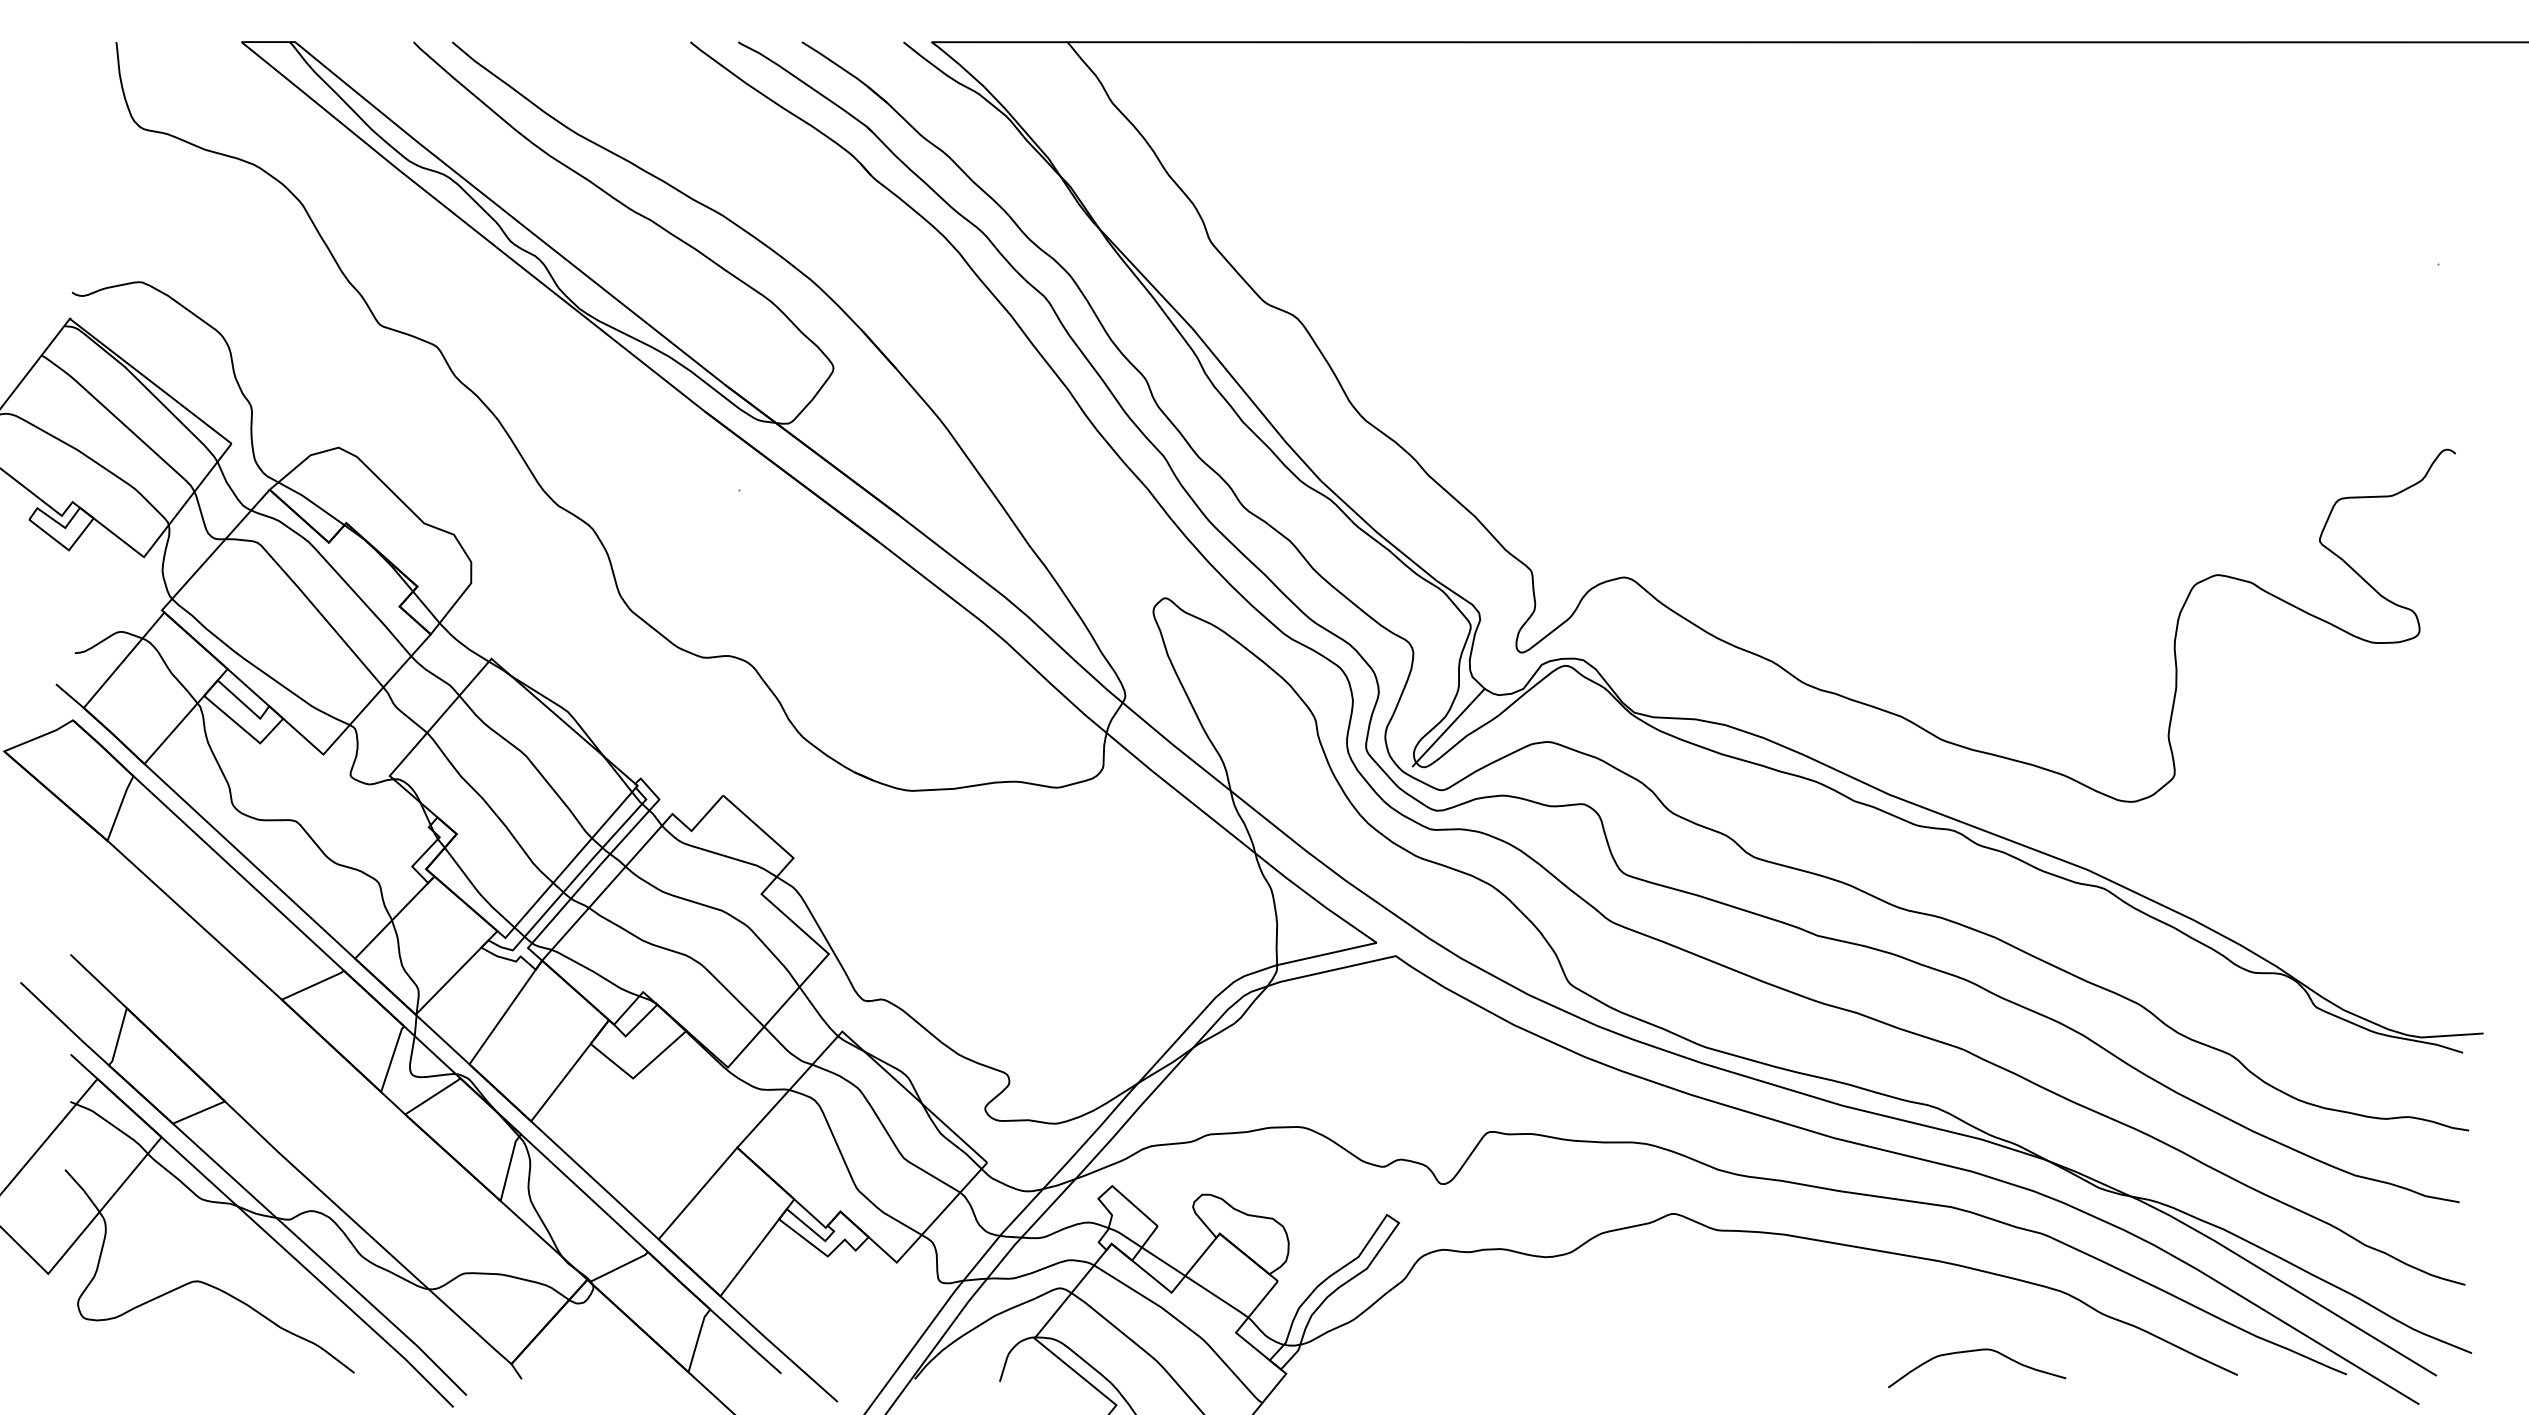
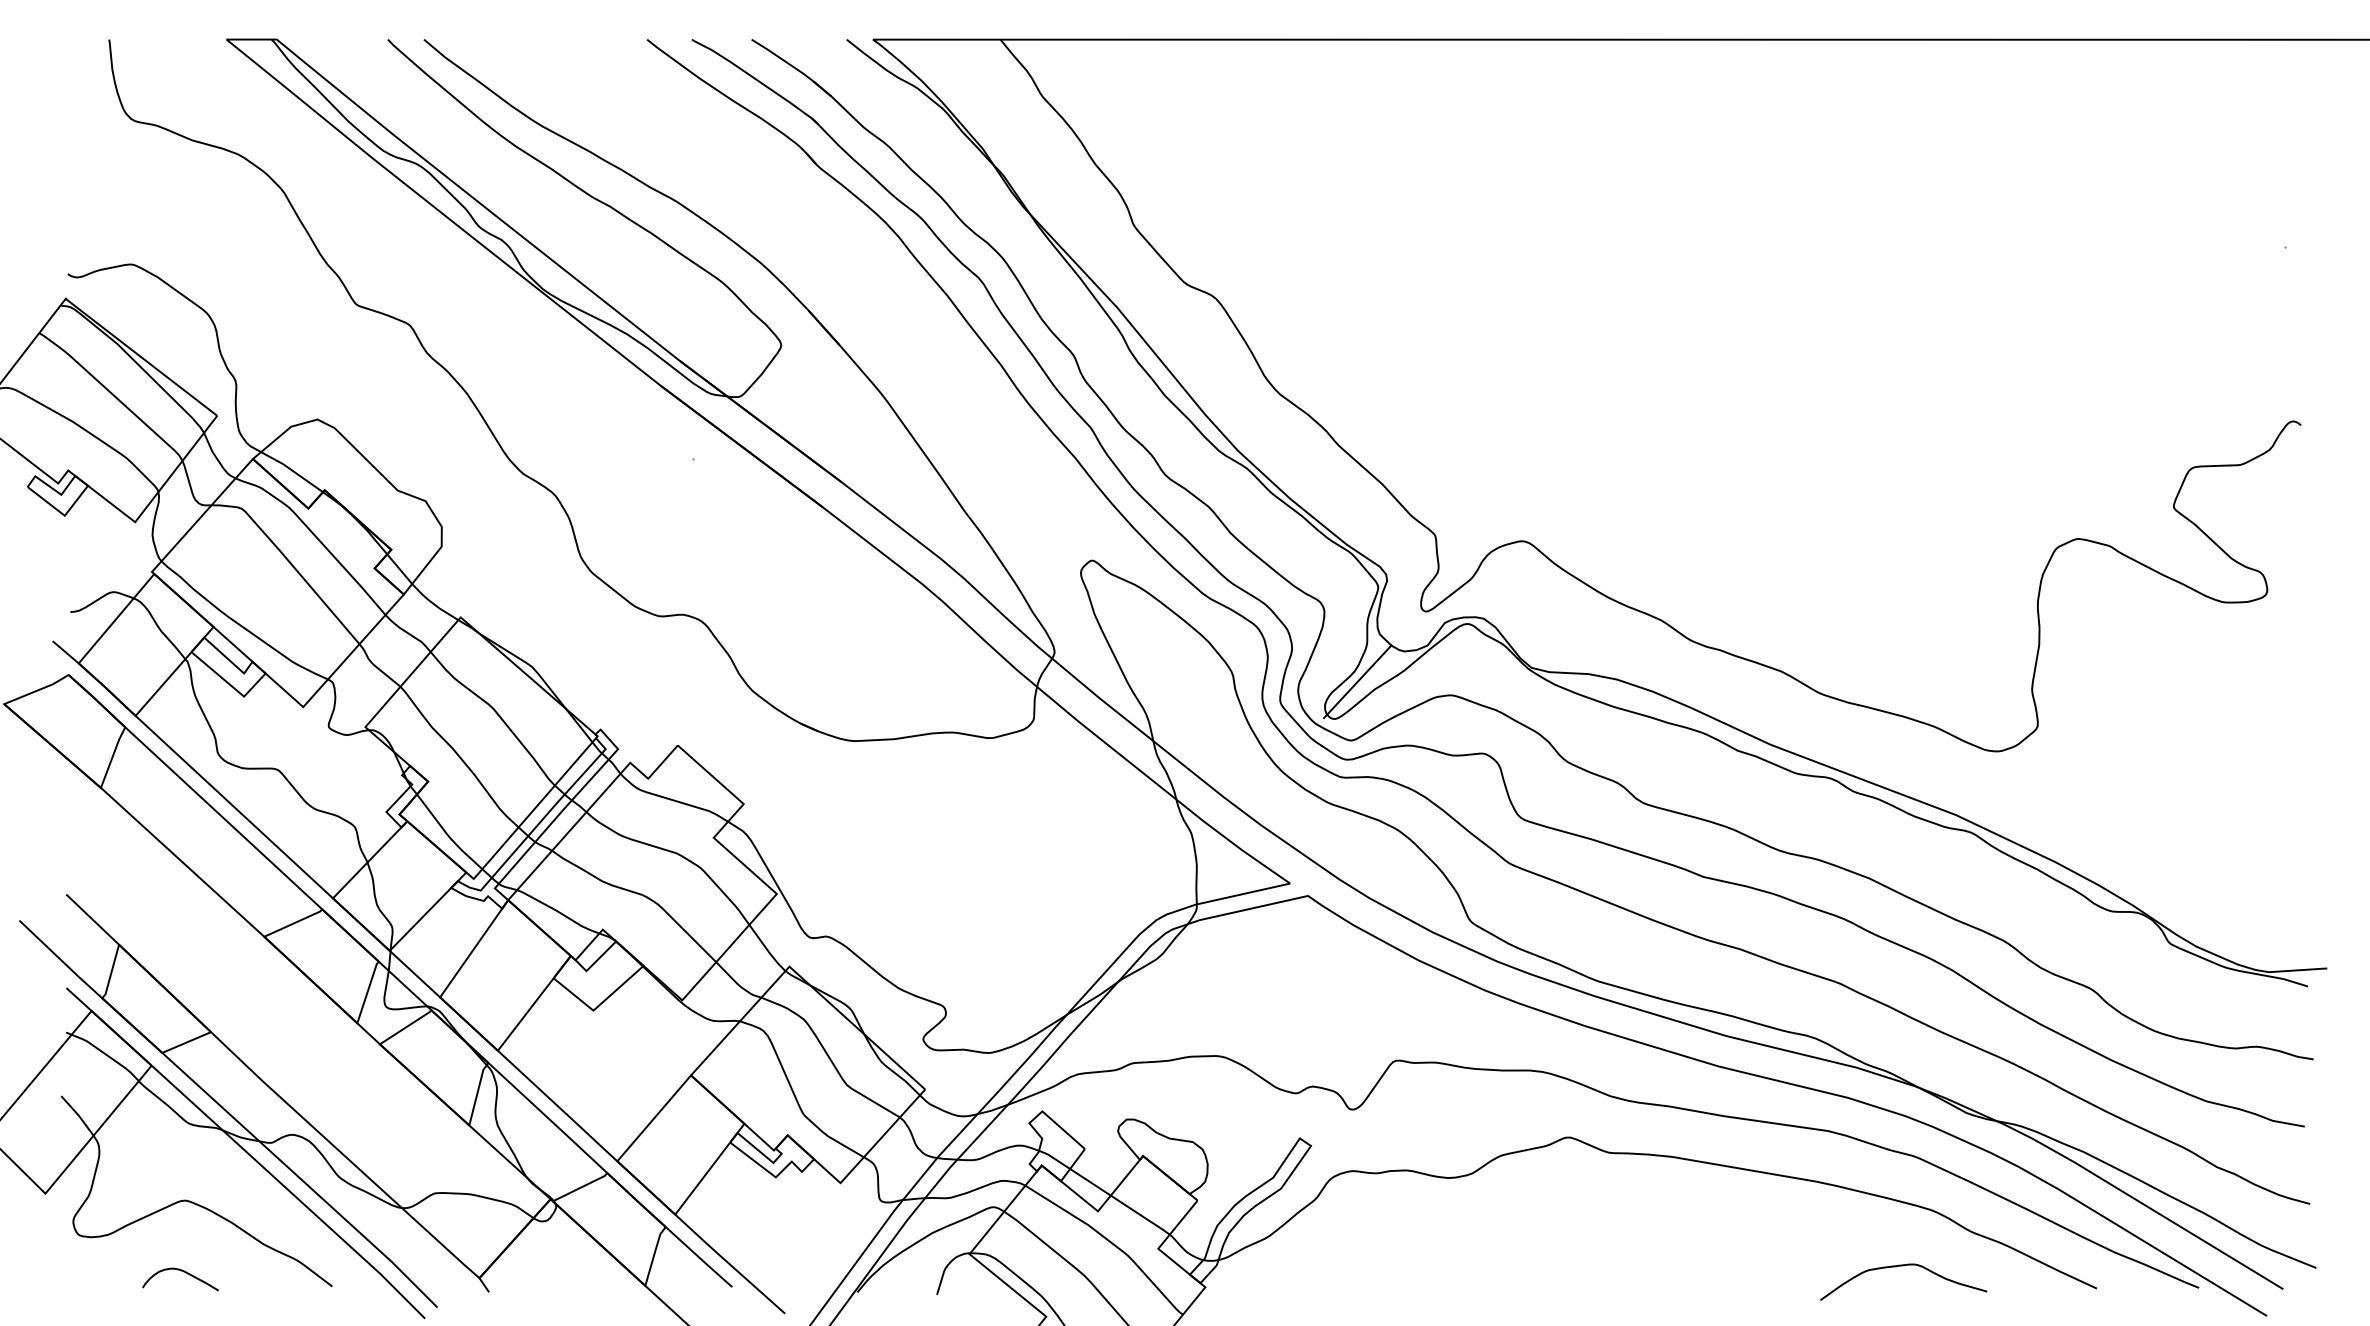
curve: (1976, 1351) -> (1903, 1266), moved
curve: (195, 1358) -> (183, 1272), added

